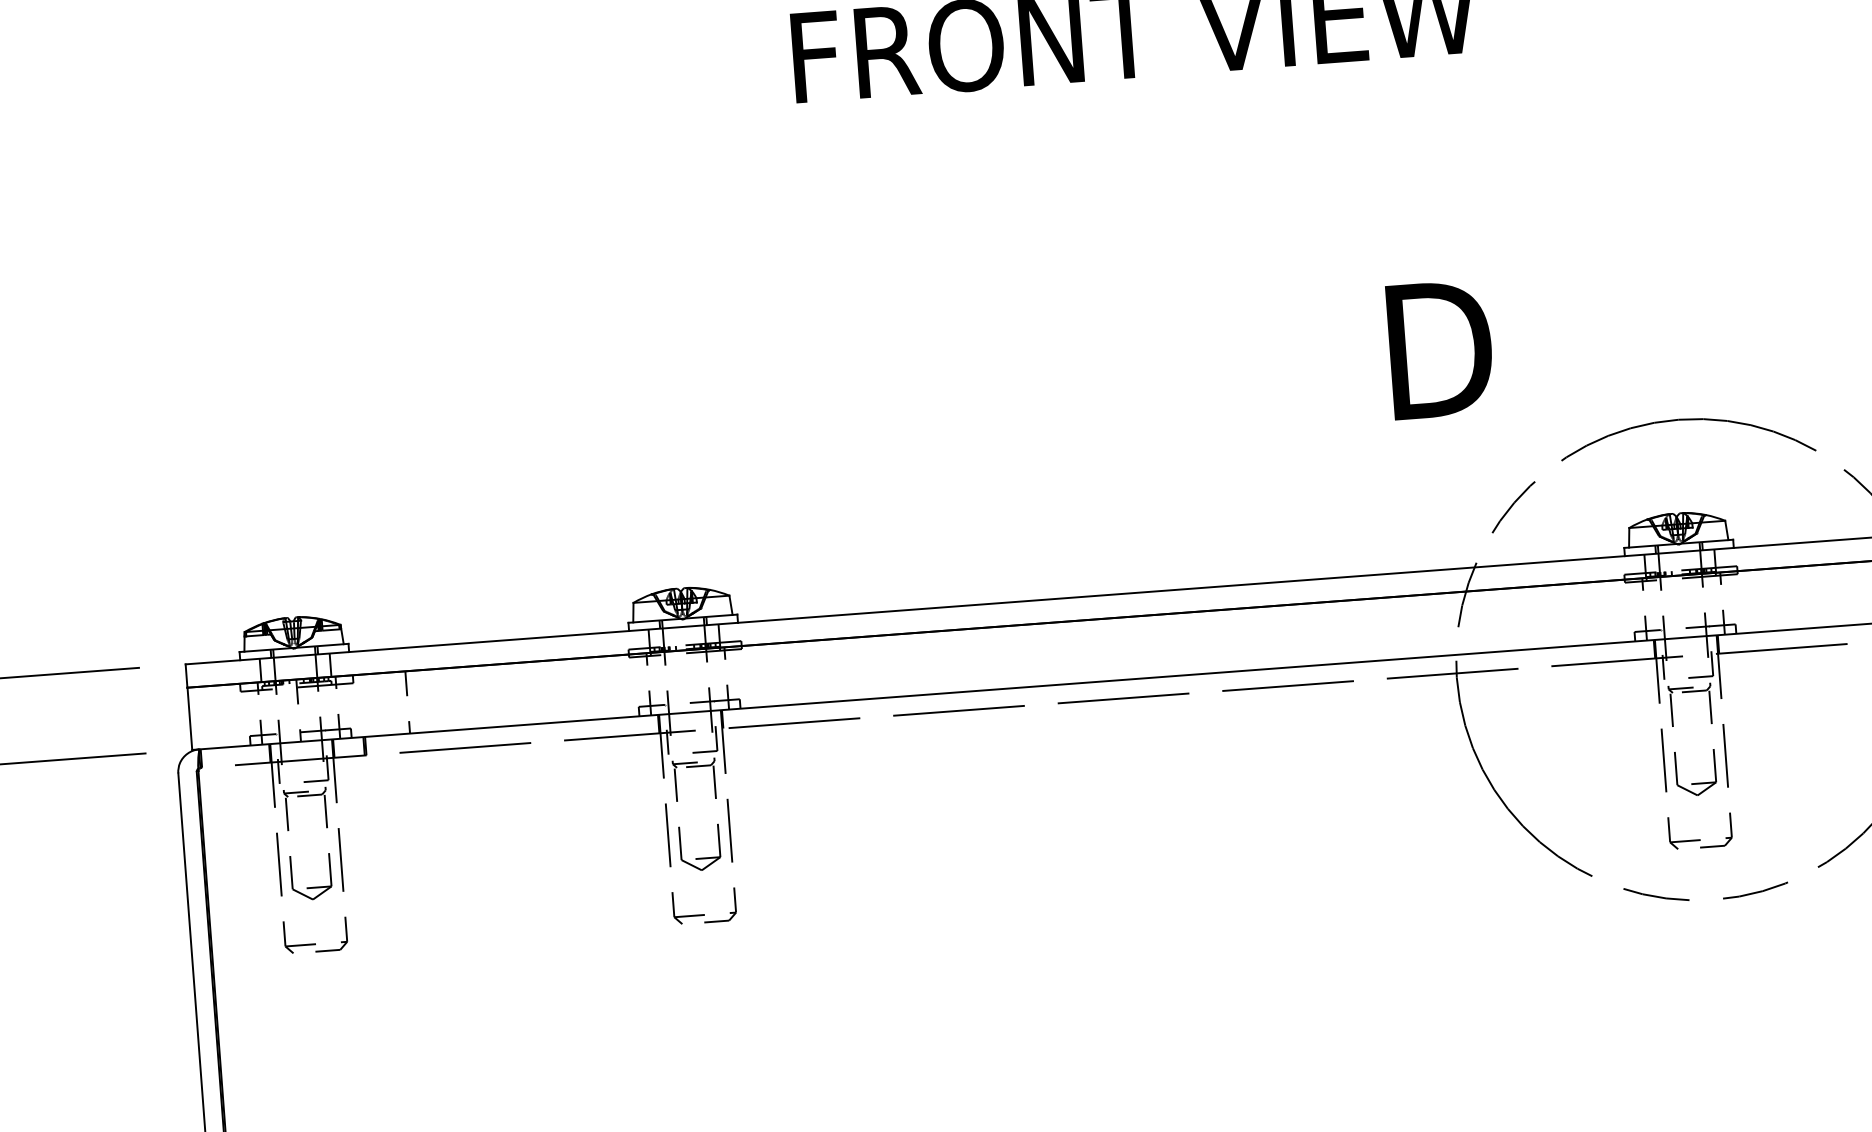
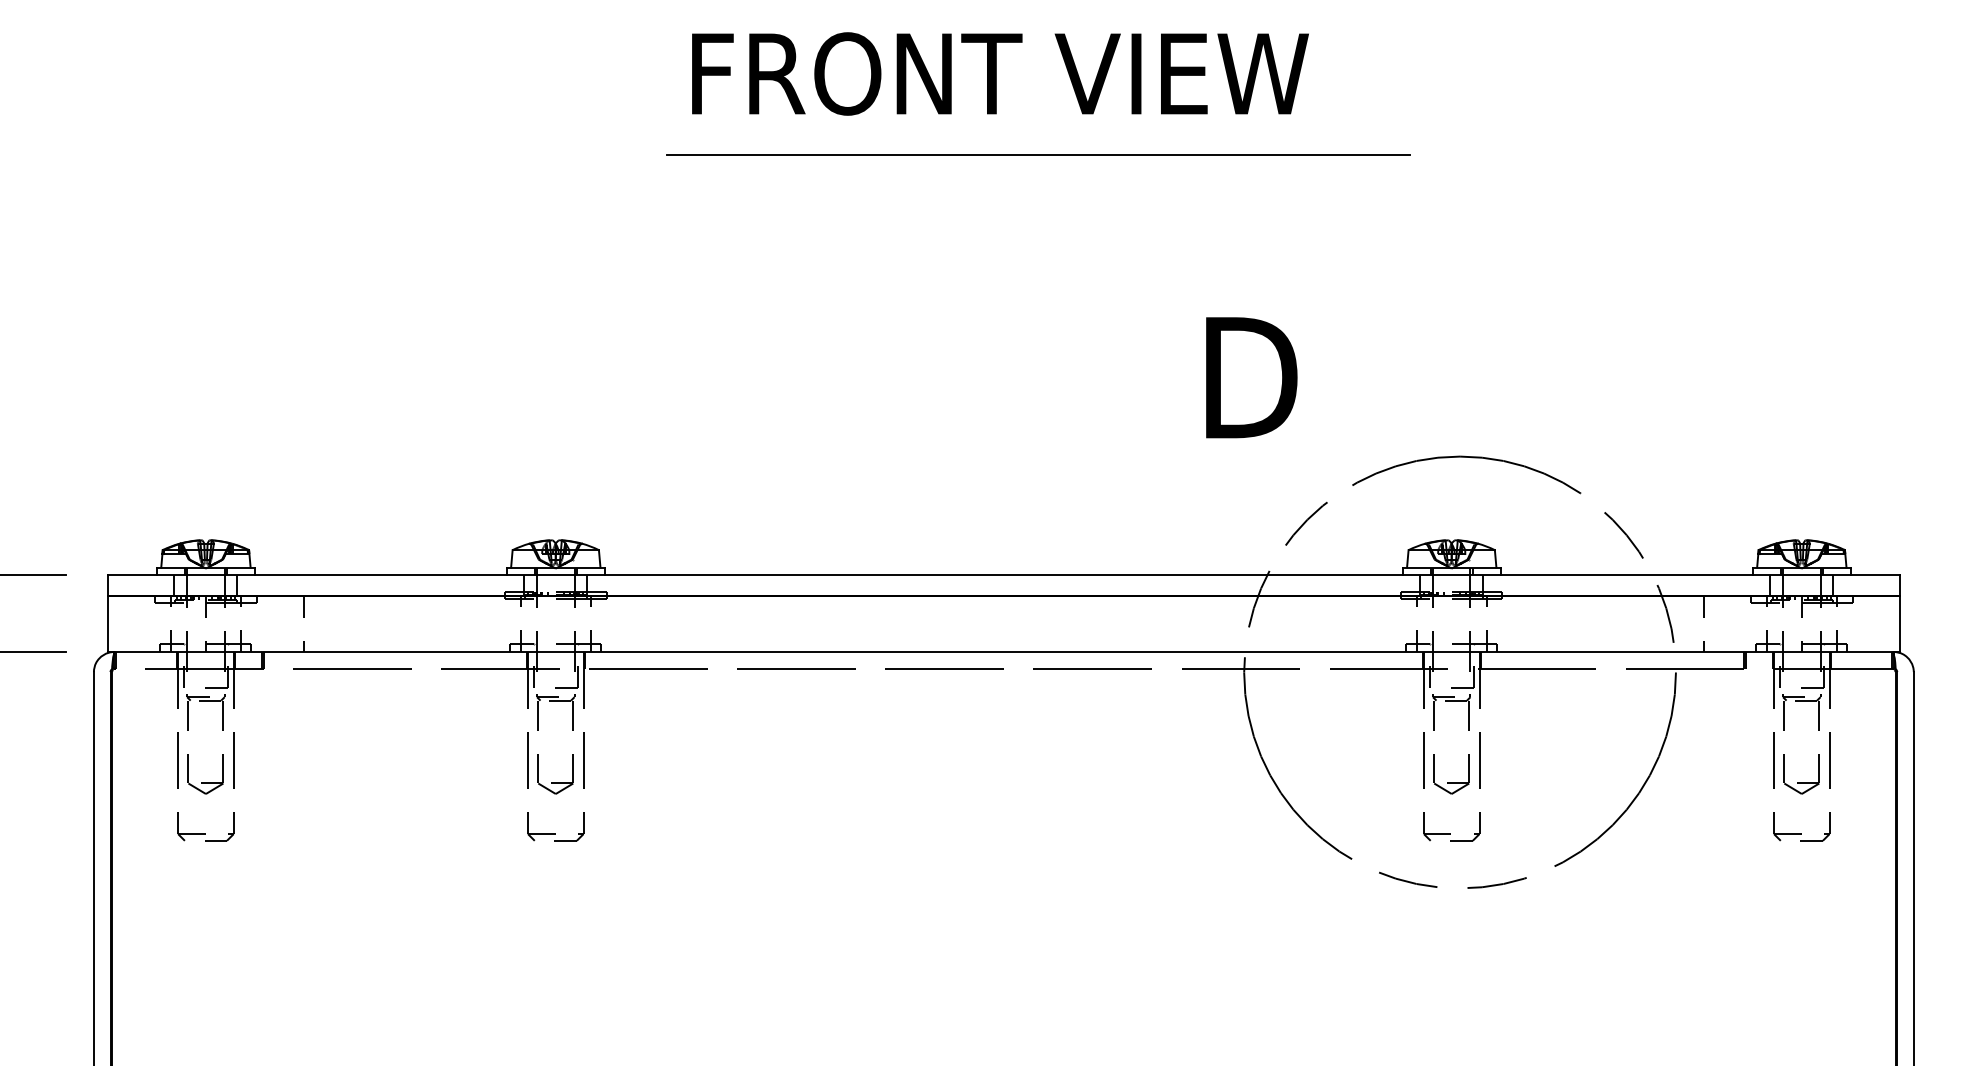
line: (1183, 119) -> (1037, 154), added

